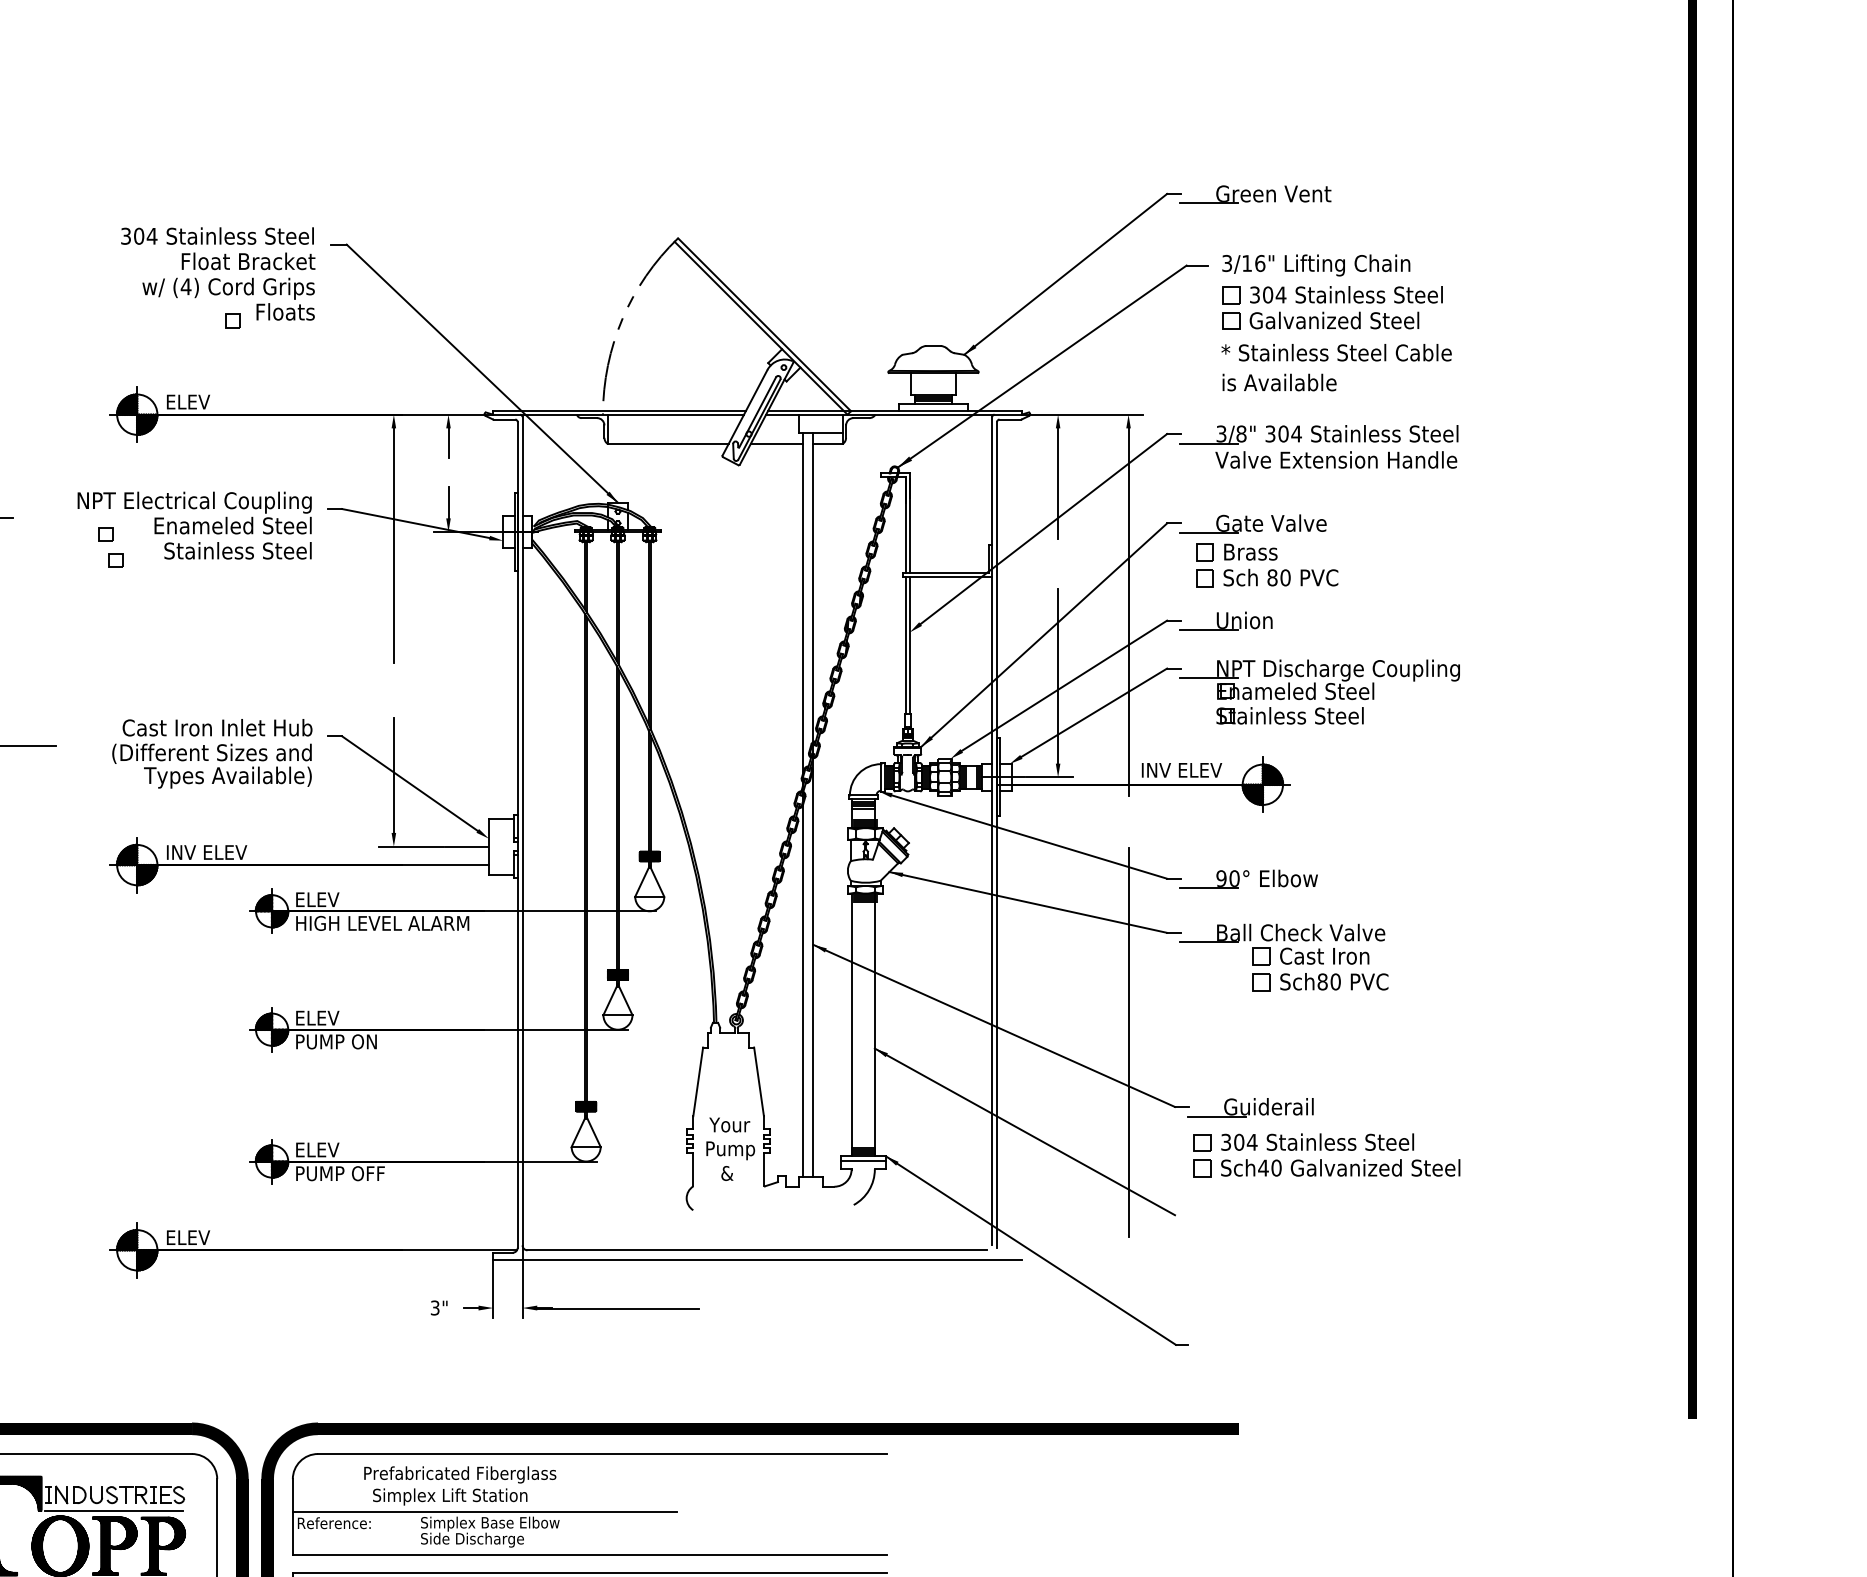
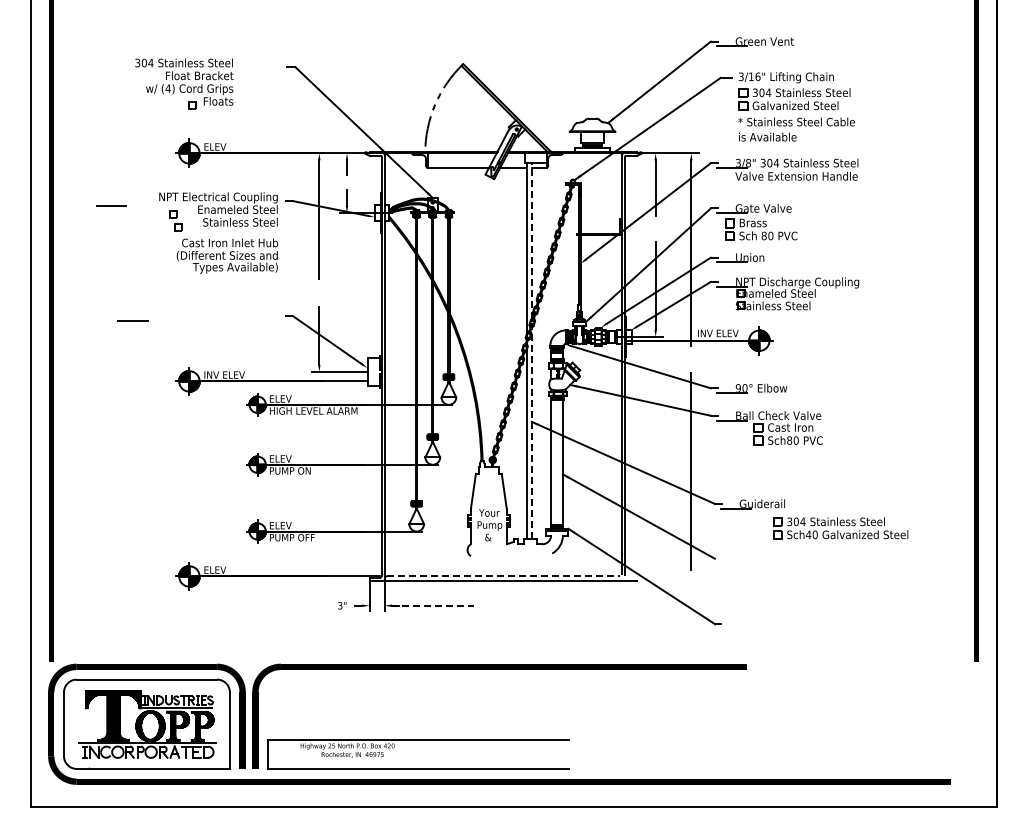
part: (218, 276) -> (184, 83), moved
text: (210, 752) -> (226, 255), moved
line: (812, 803) -> (531, 350), solid -> dashed
part: (1326, 1155) -> (840, 528), moved
line: (757, 1250) -> (503, 576), solid -> dashed
line: (619, 1307) -> (433, 605), solid -> dashed
part: (589, 1503) -> (418, 704), removed

